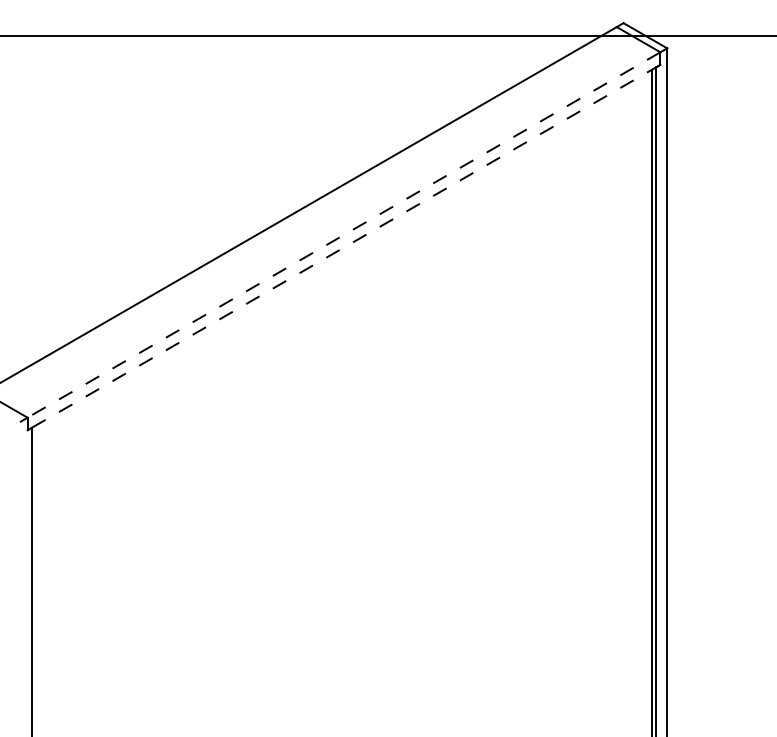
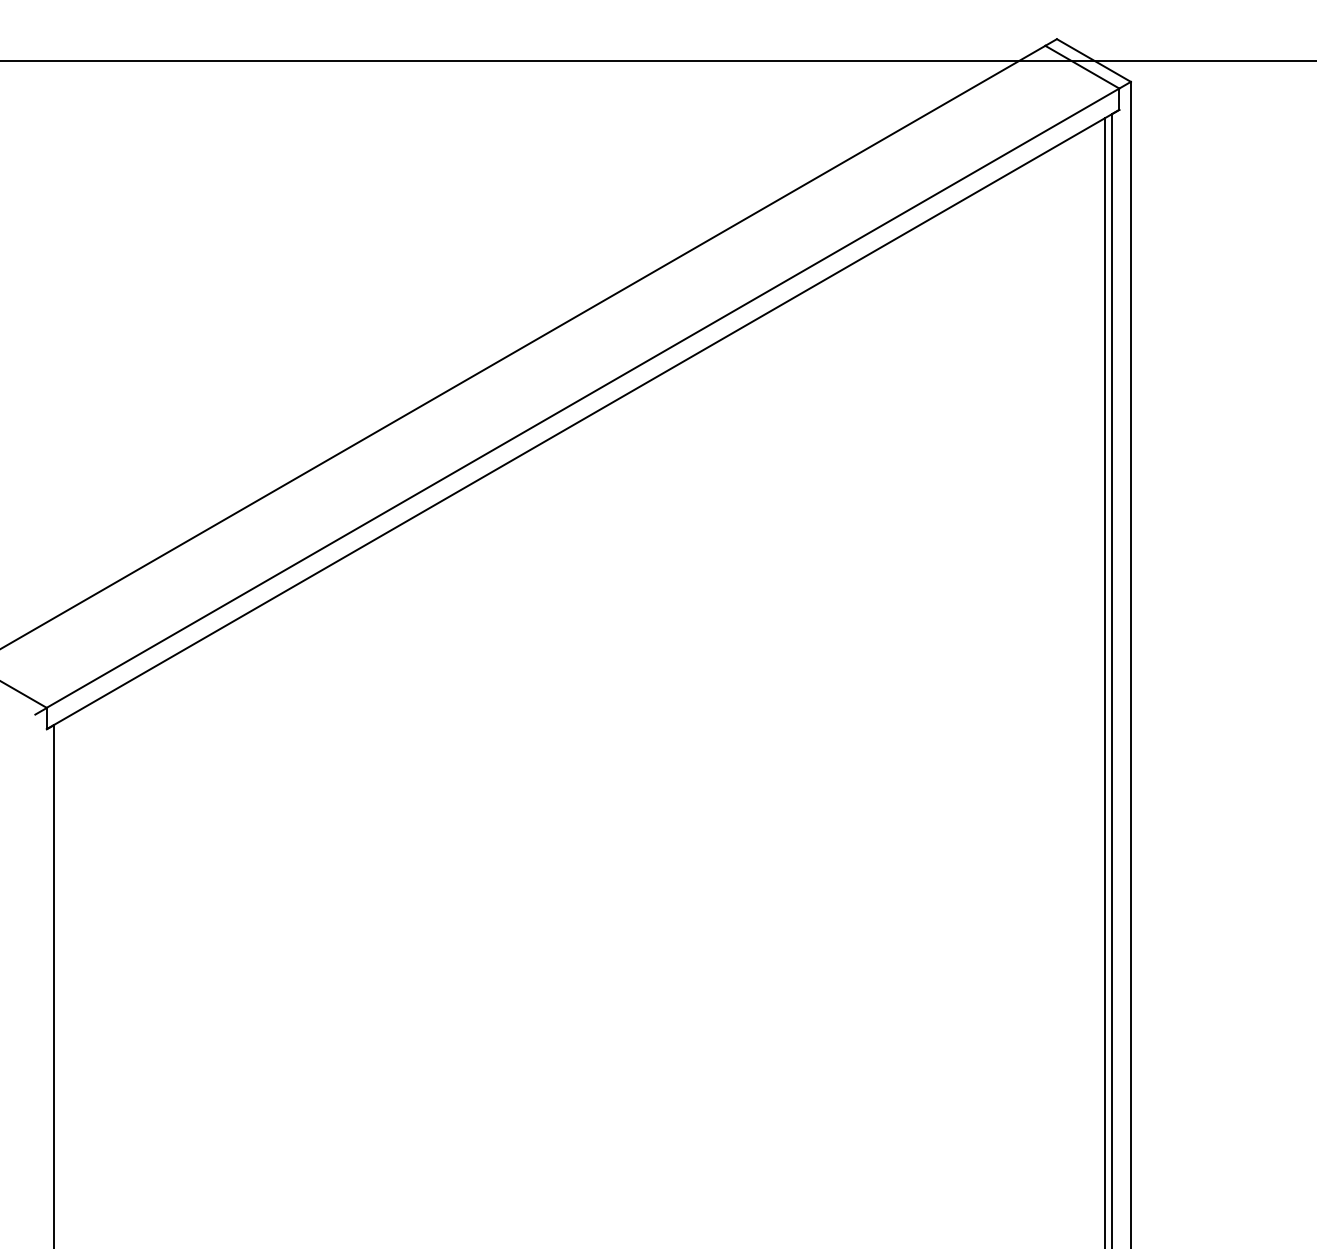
line: (343, 235) -> (582, 399), dashed -> solid
line: (343, 247) -> (582, 419), dashed -> solid

